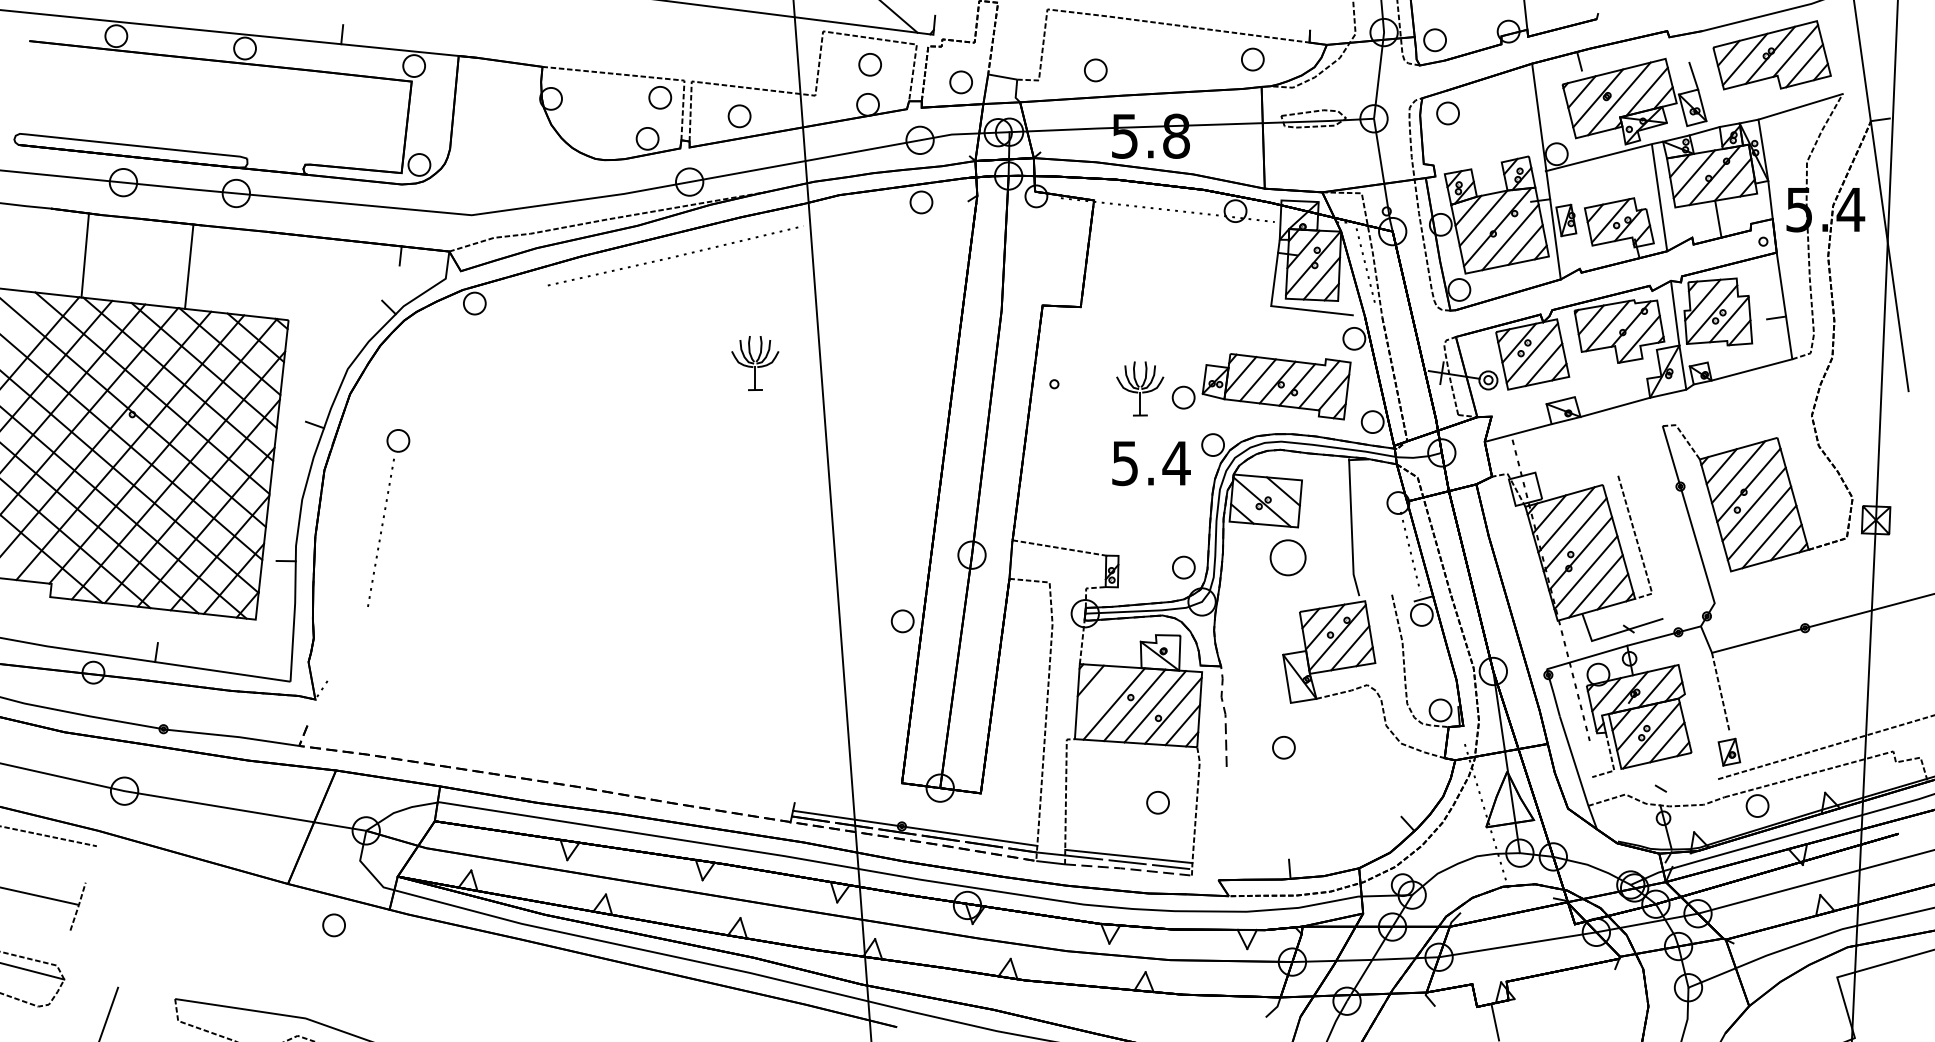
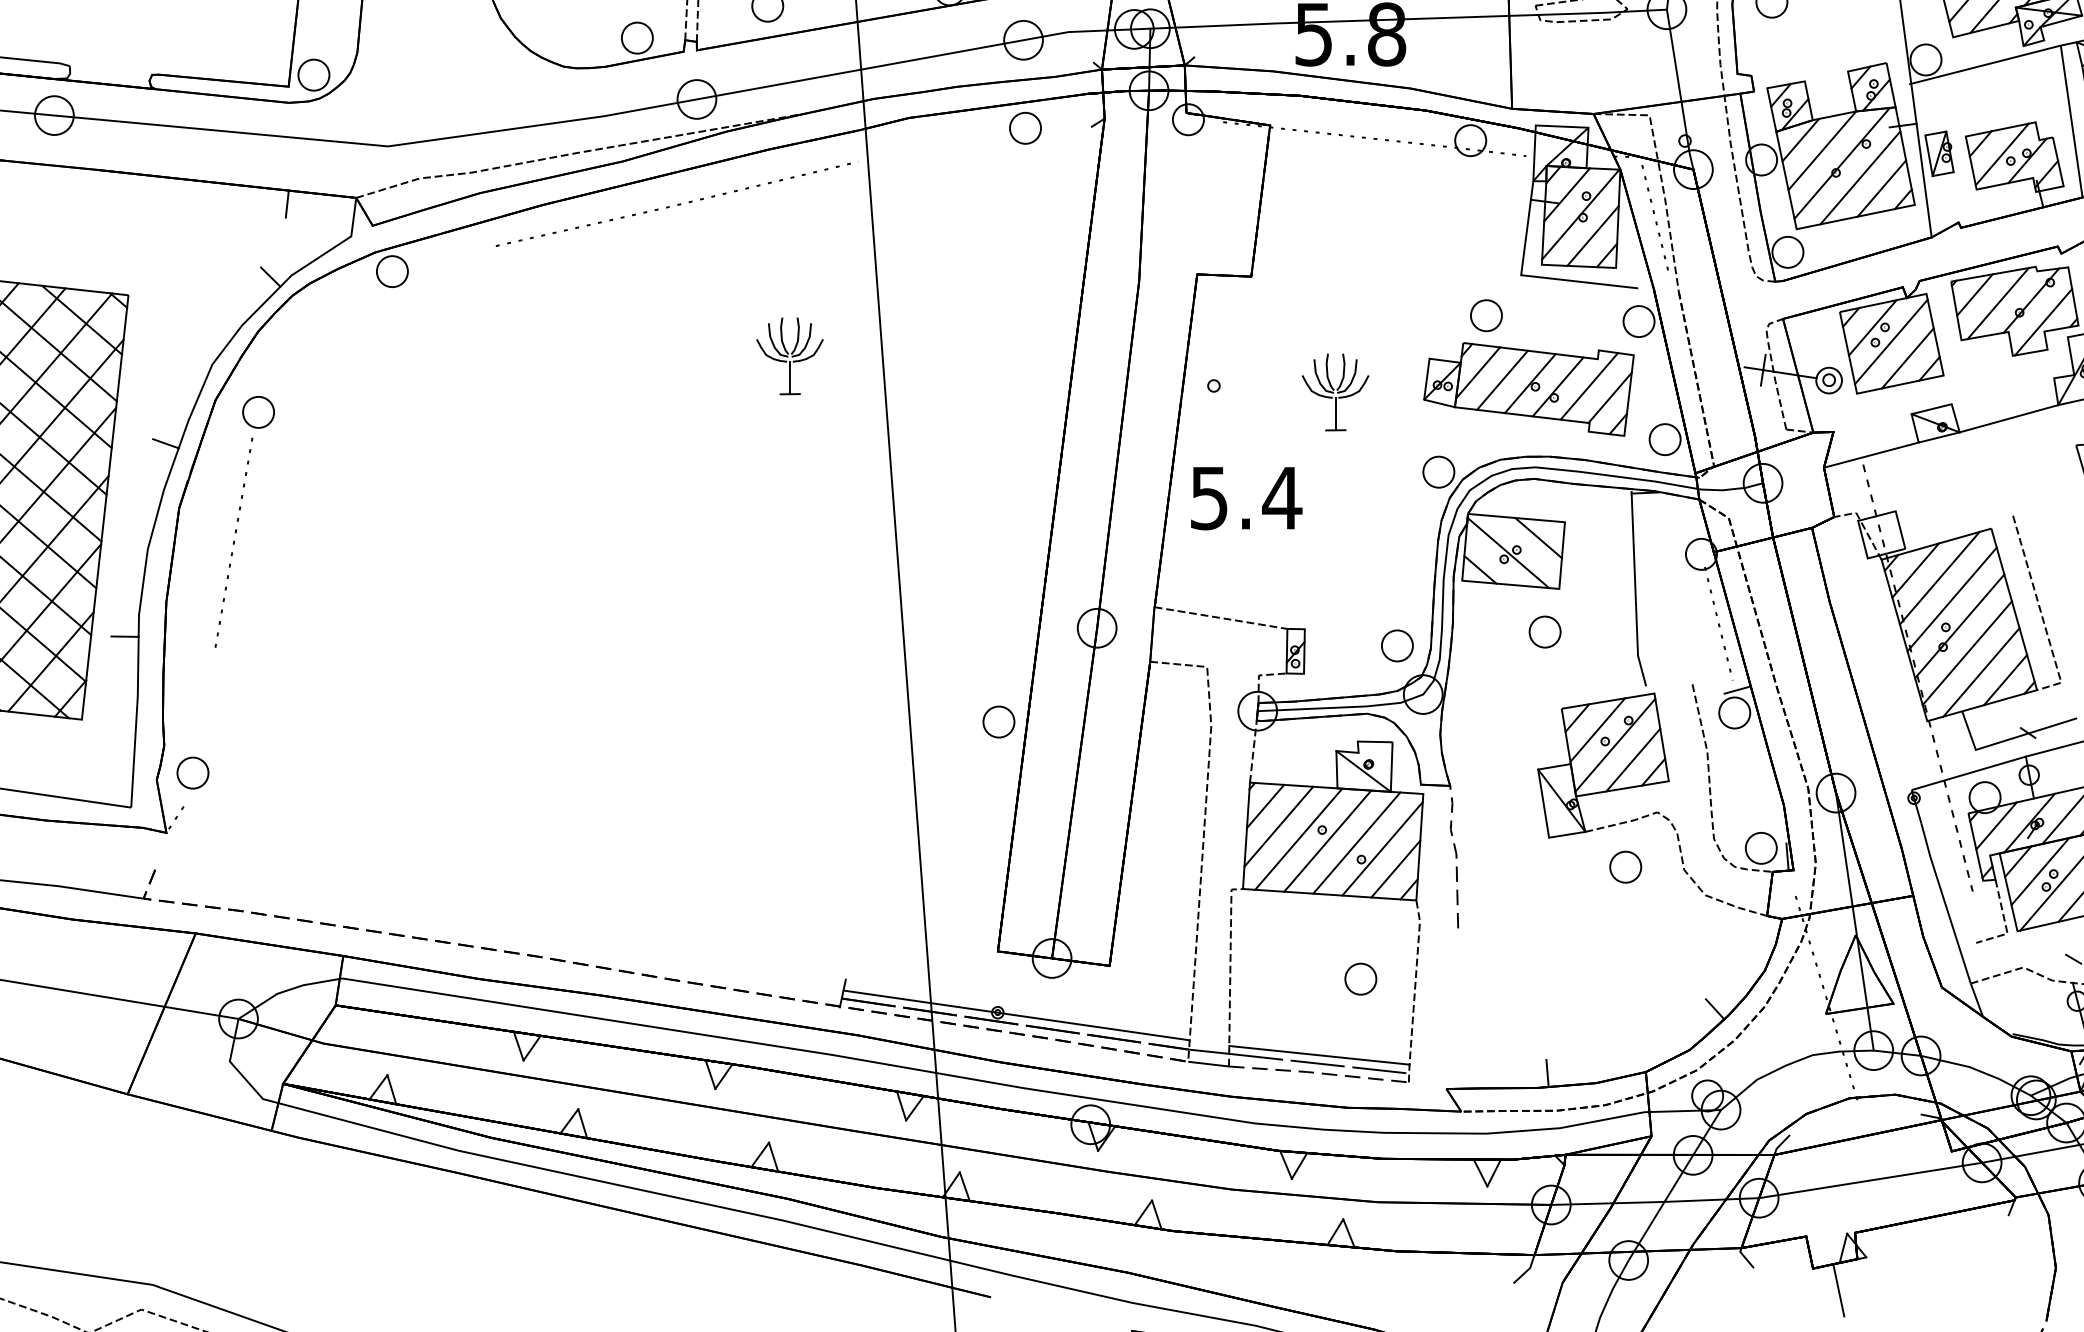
part: (1183, 397) -> (1486, 315), moved
text: (1151, 463) -> (1246, 498), moved
part: (388, 517) -> (244, 520), moved
part: (1287, 557) -> (1544, 631), size x0.62
line: (1099, 695) -> (1277, 827), added
part: (1283, 747) -> (1625, 866), moved
part: (333, 925) -> (192, 773), moved

